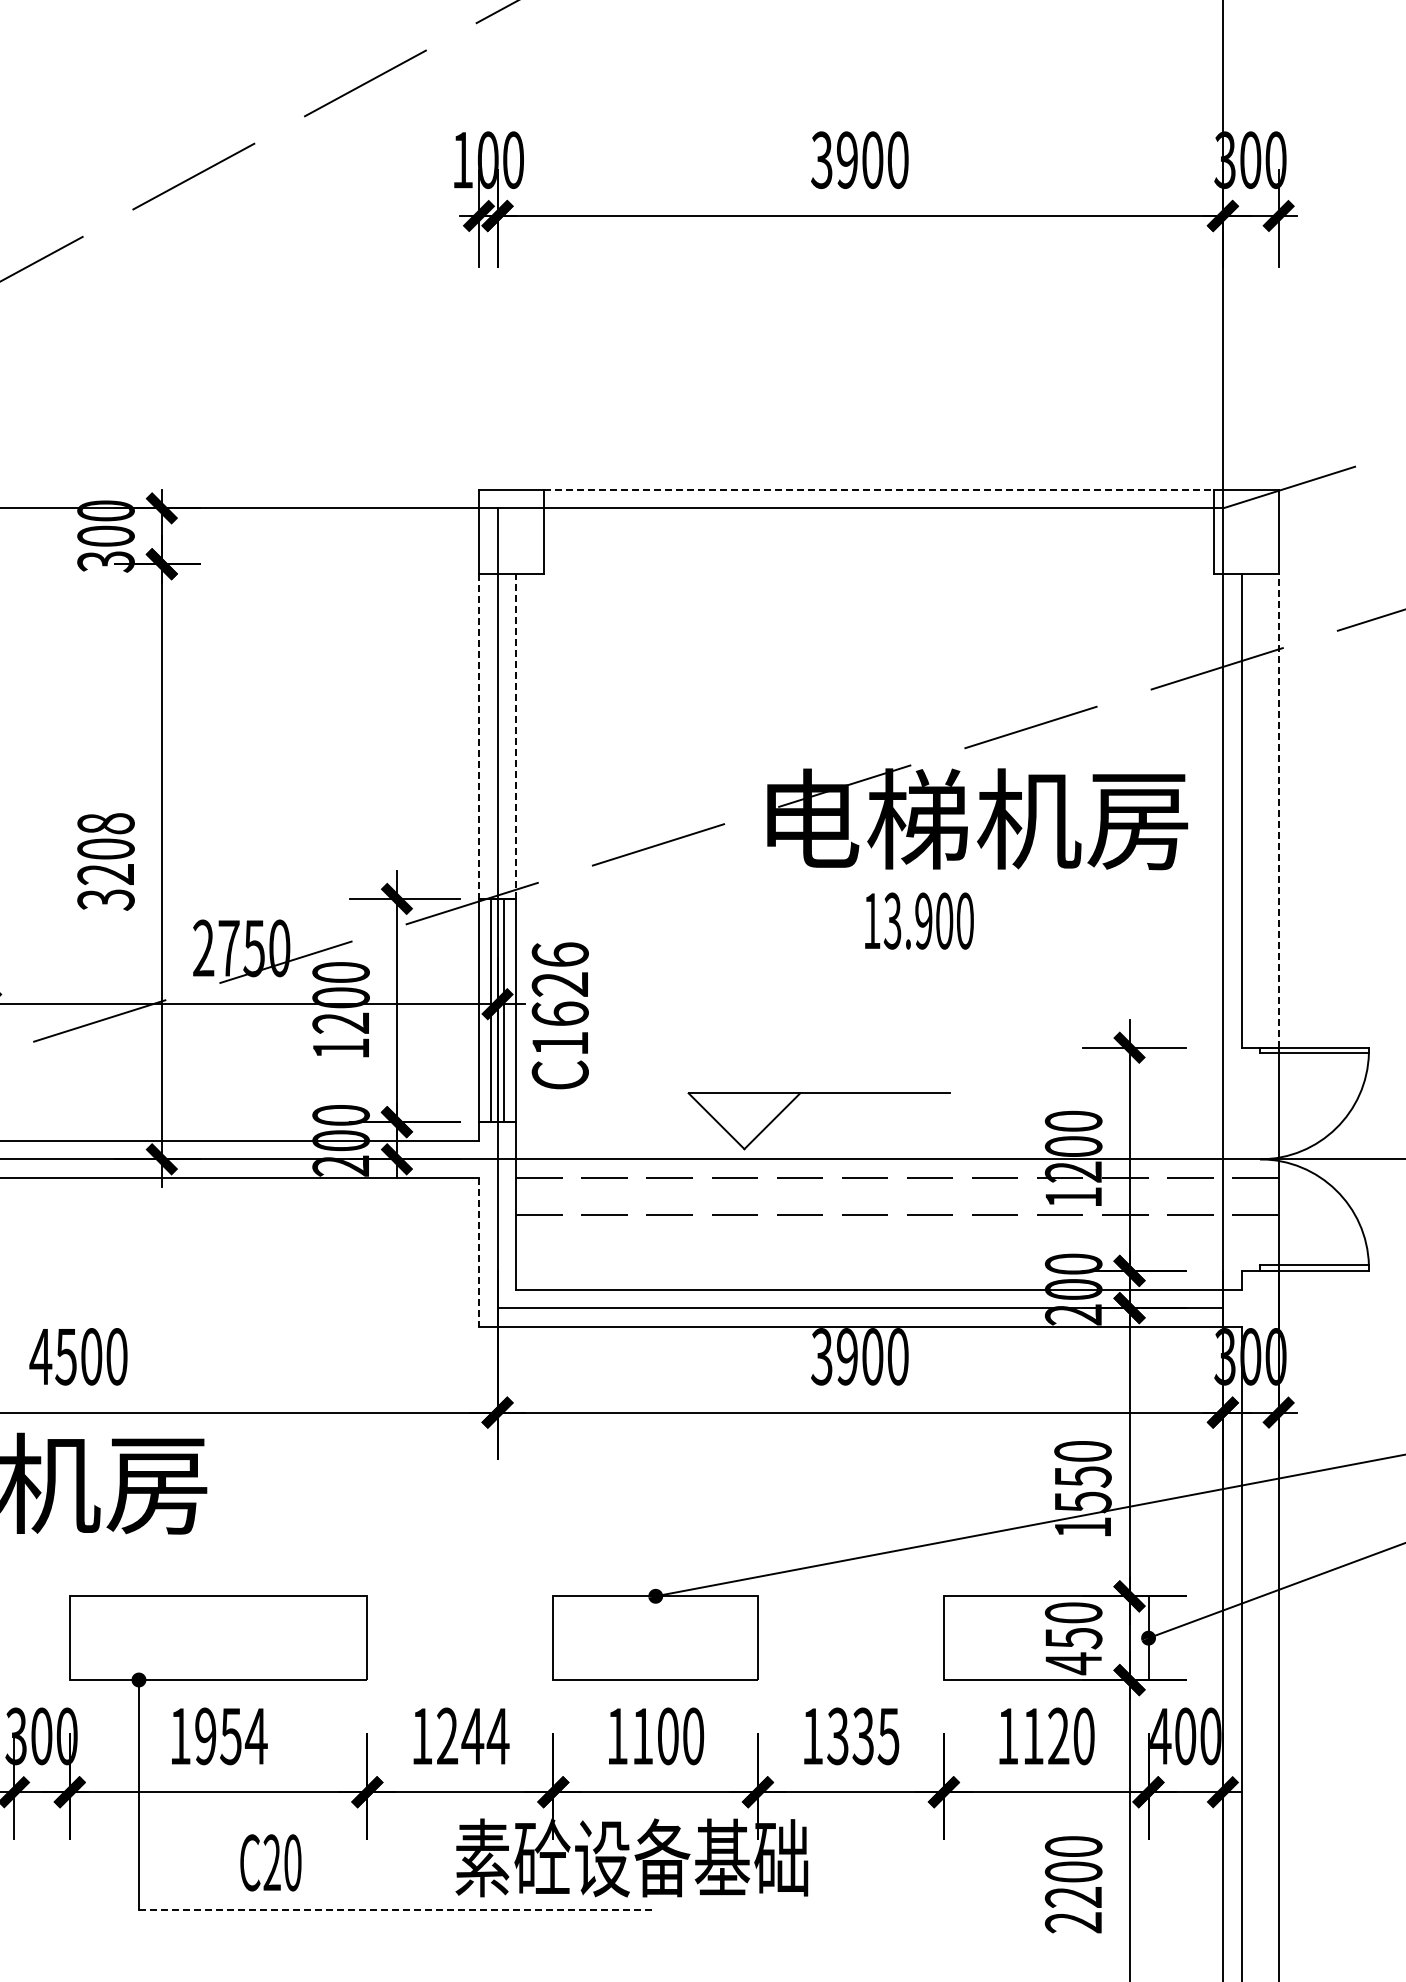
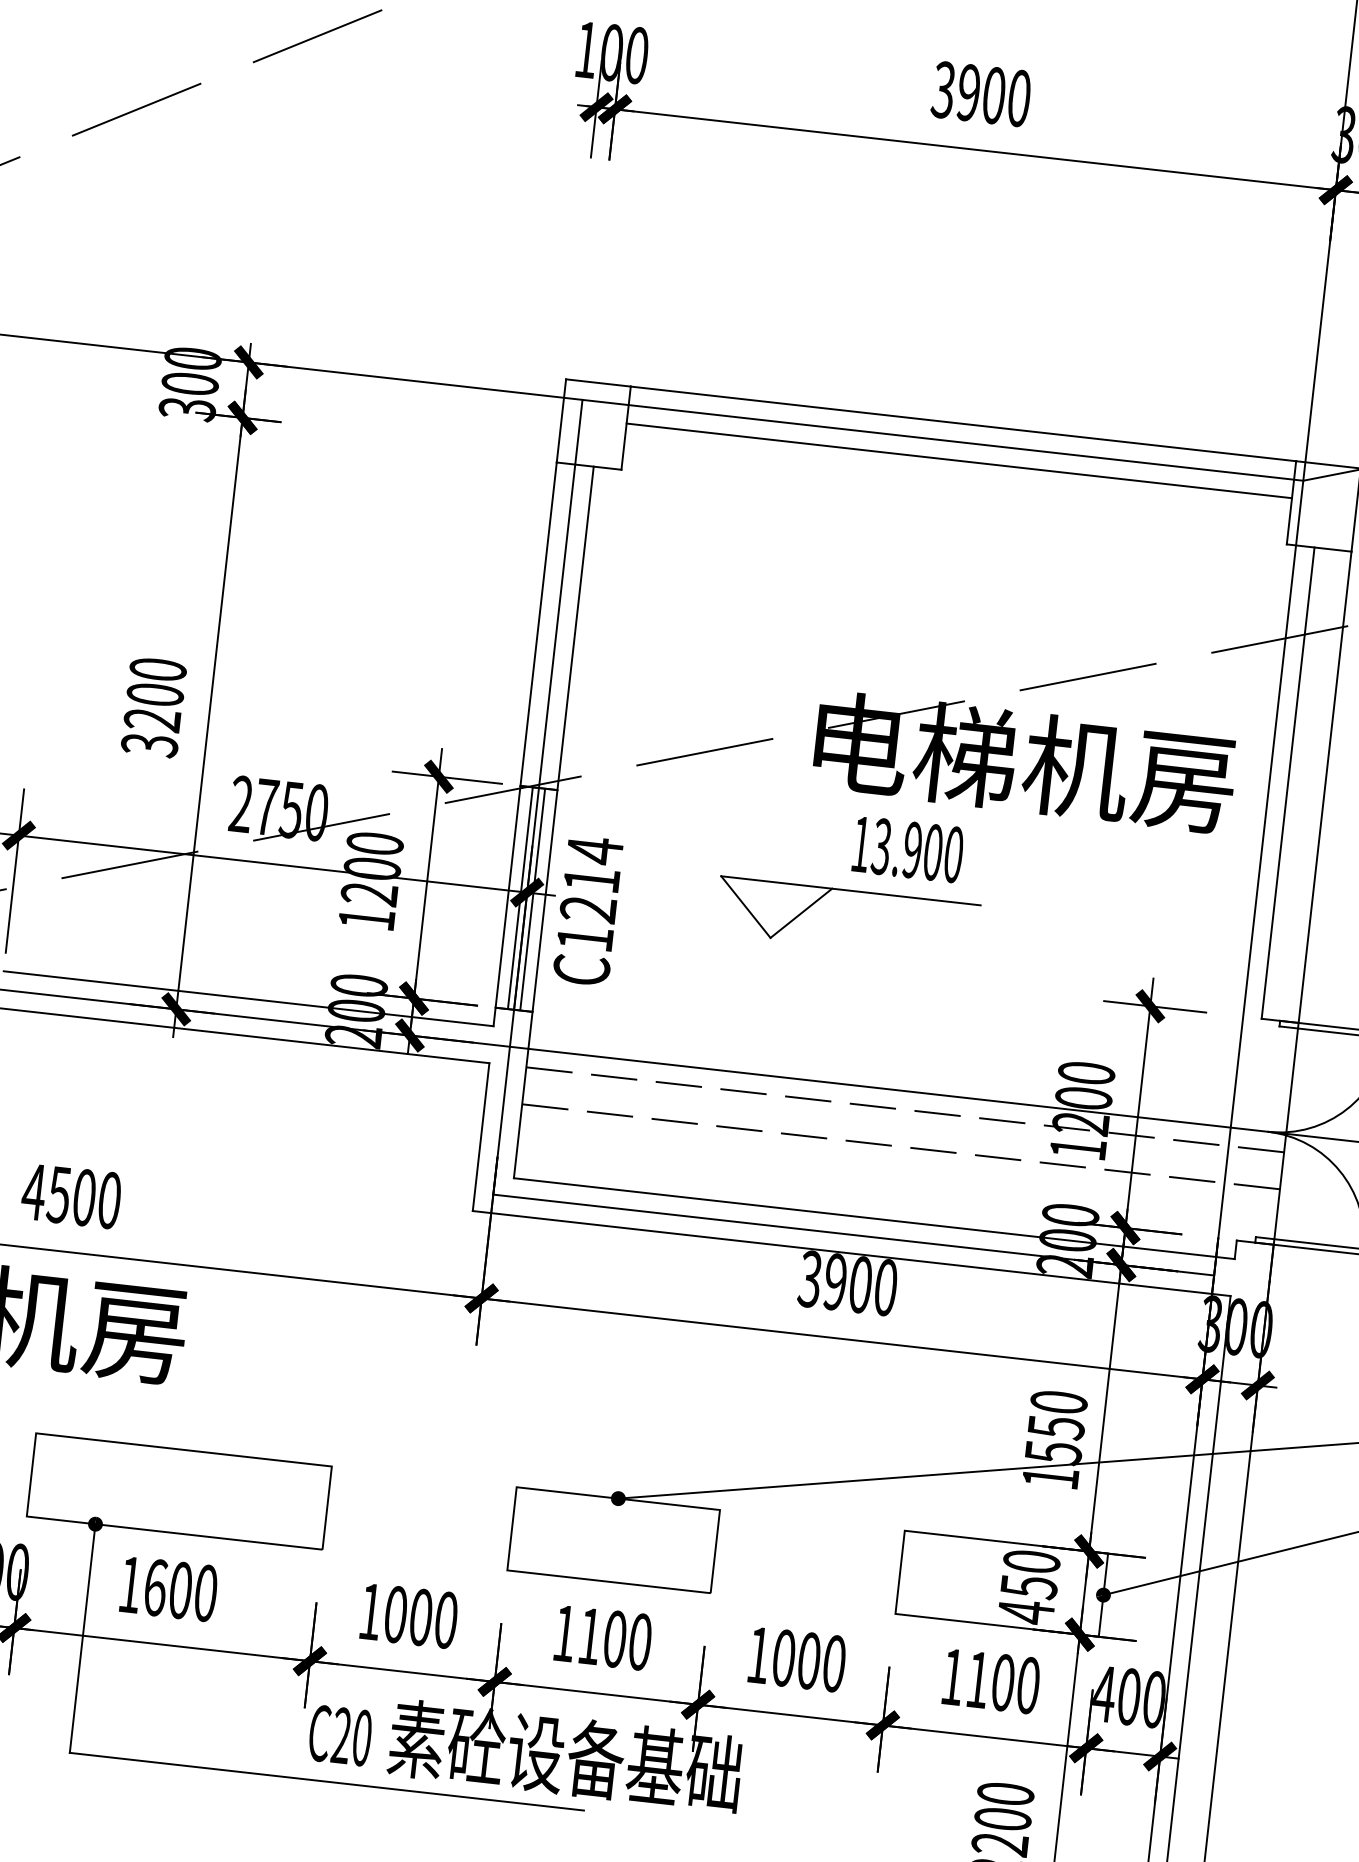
line: (878, 489) -> (963, 423), dashed -> solid
line: (878, 527) -> (958, 461), added
line: (479, 736) -> (539, 624), dashed -> solid
line: (516, 736) -> (575, 628), dashed -> solid
line: (1278, 810) -> (1324, 787), dashed -> solid
text: (105, 823) -> (157, 669), 3208 -> 3200
text: (919, 920) -> (908, 849), moved
text: (559, 983) -> (591, 878), C1626 -> C1214
part: (818, 1093) -> (850, 890), moved
line: (479, 1252) -> (481, 1137), dashed -> solid
text: (231, 1736) -> (181, 1590), 1954 -> 1600
text: (473, 1736) -> (421, 1617), 1244 -> 1000
text: (863, 1736) -> (809, 1661), 1335 -> 1000
text: (1058, 1736) -> (1002, 1682), 1120 -> 1100
text: (270, 1862) -> (340, 1735), moved
line: (397, 1910) -> (326, 1782), dashed -> solid

